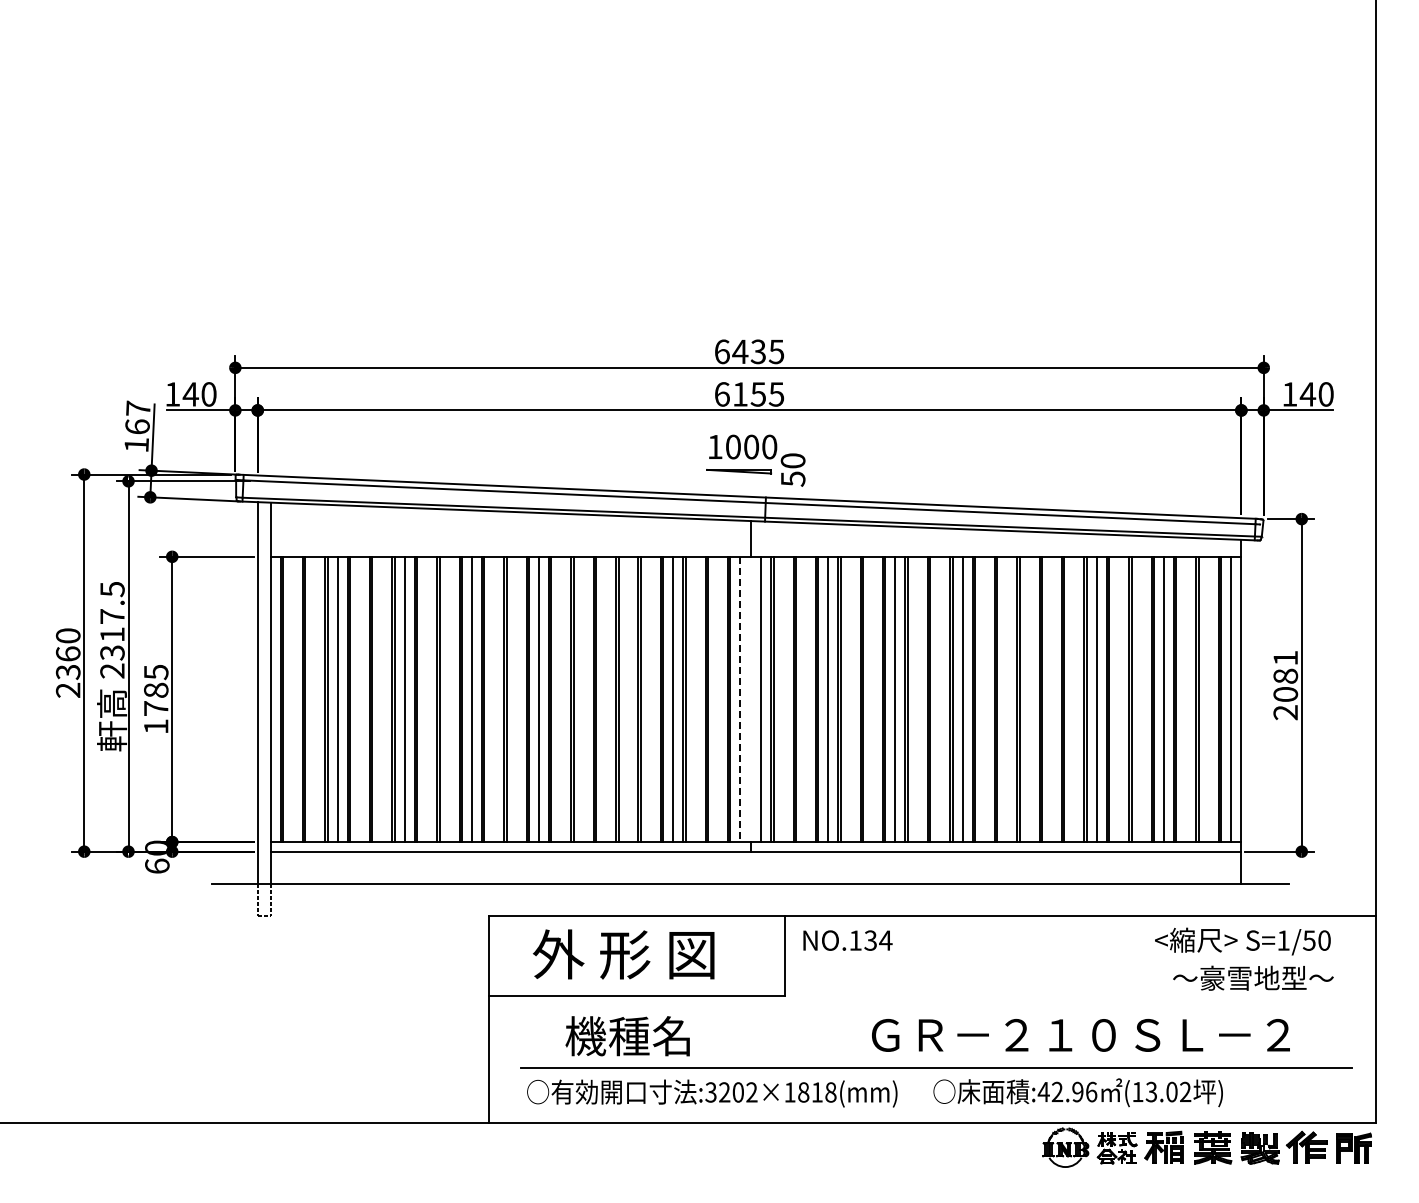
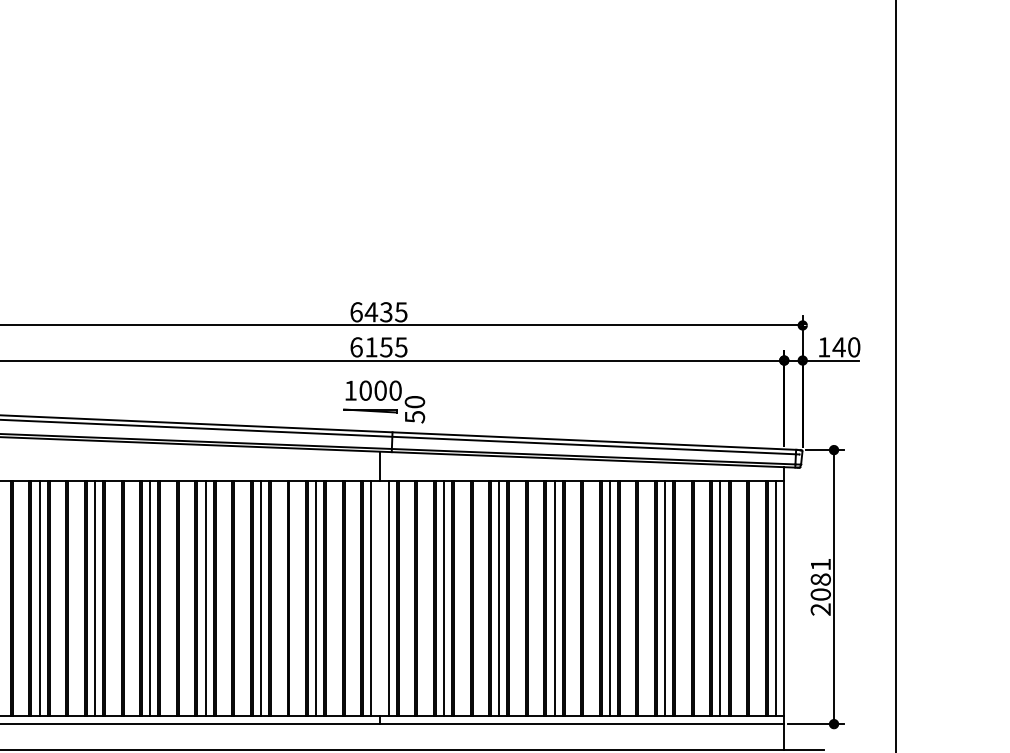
line: (606, 699) -> (261, 598), added
line: (740, 699) -> (371, 598), dashed -> solid
line: (1029, 699) -> (609, 598), added

